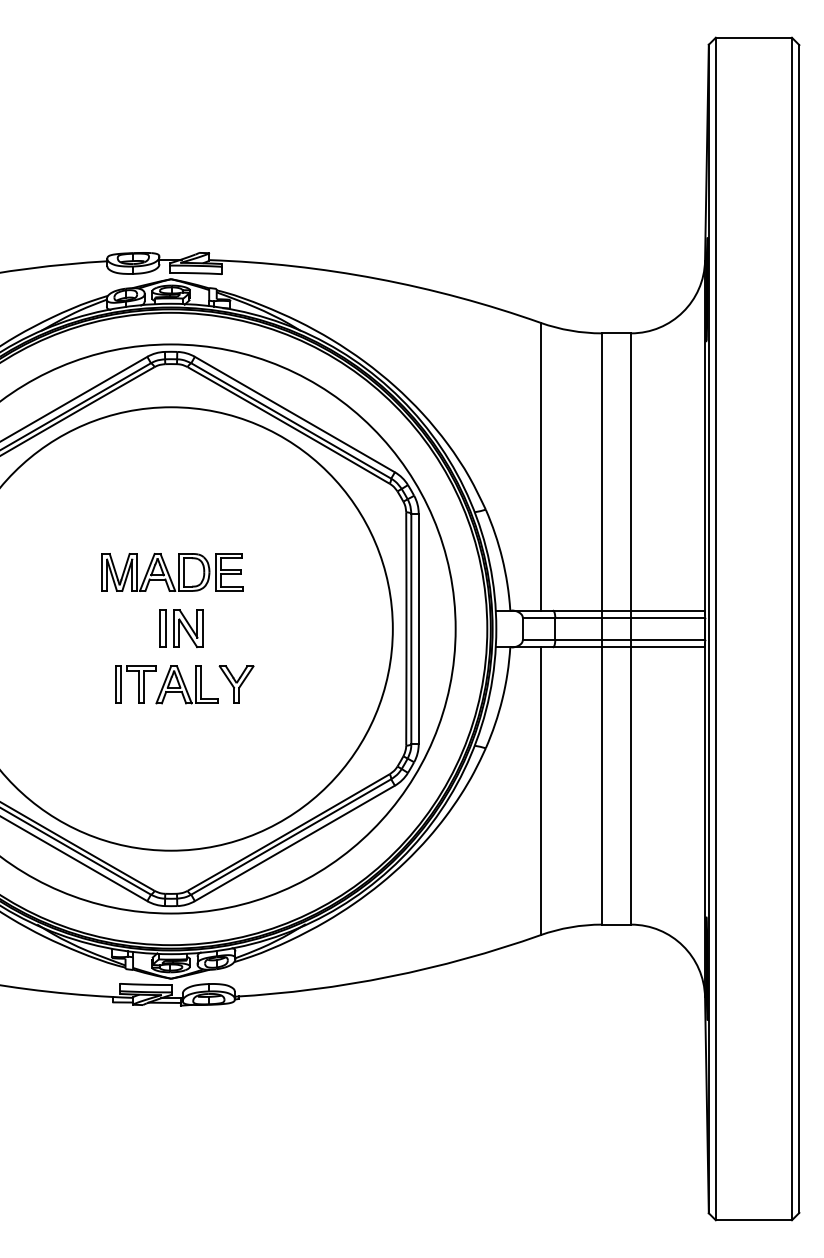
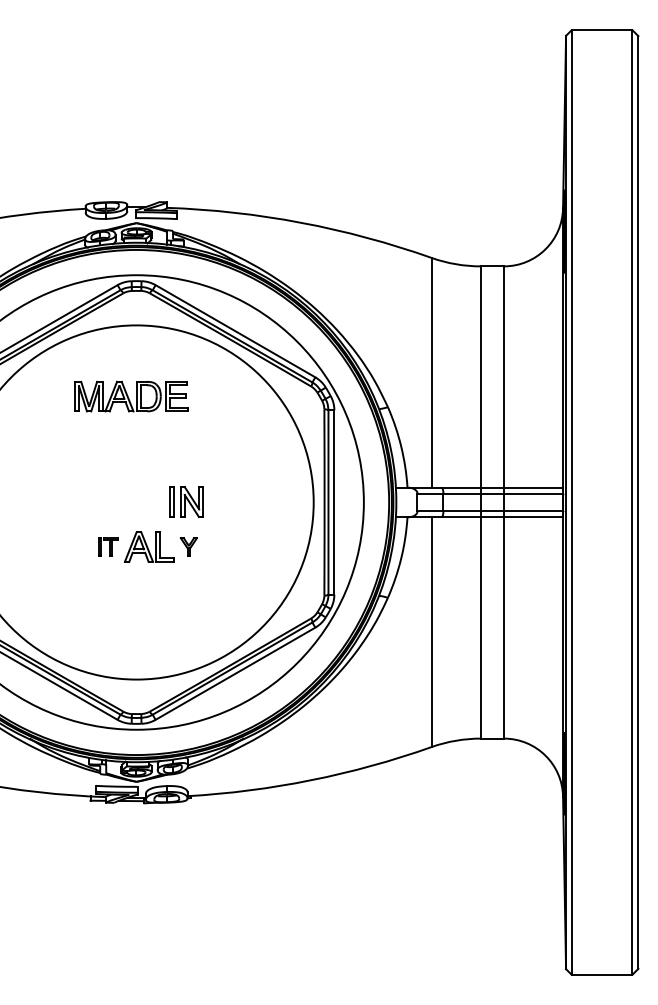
part: (172, 572) -> (131, 396), moved
part: (181, 628) -> (186, 502), moved
part: (135, 684) -> (108, 546), size x0.6
part: (236, 684) -> (188, 546), size x0.6

